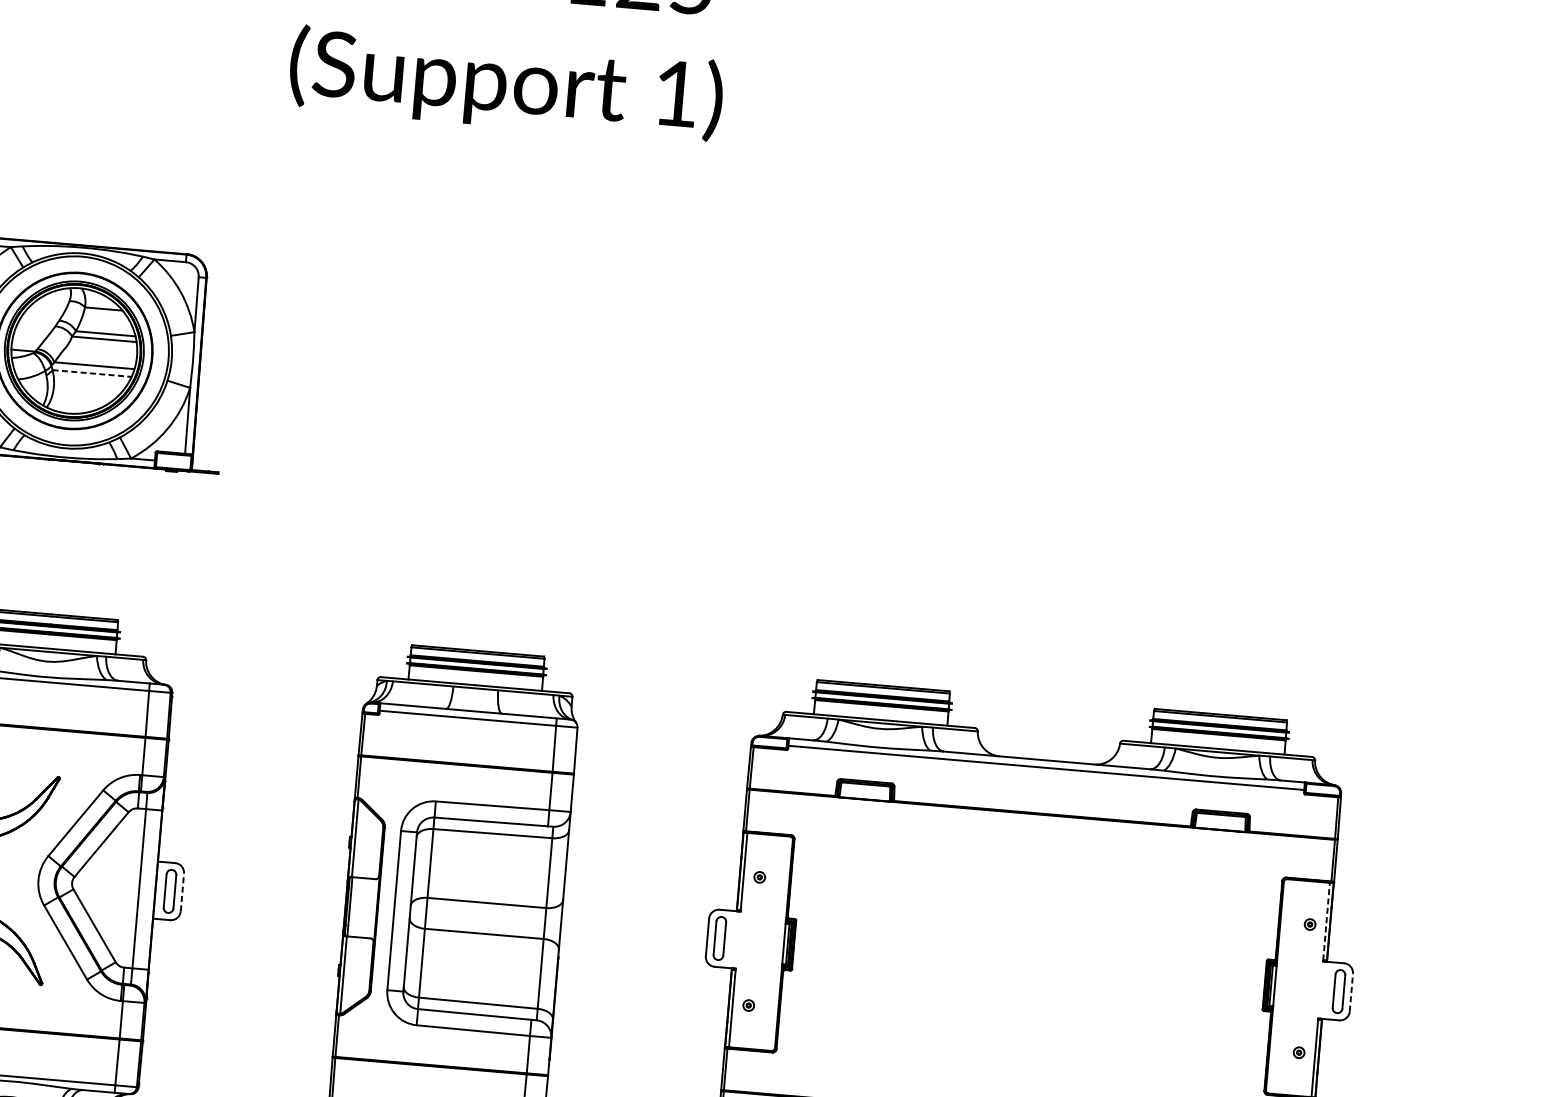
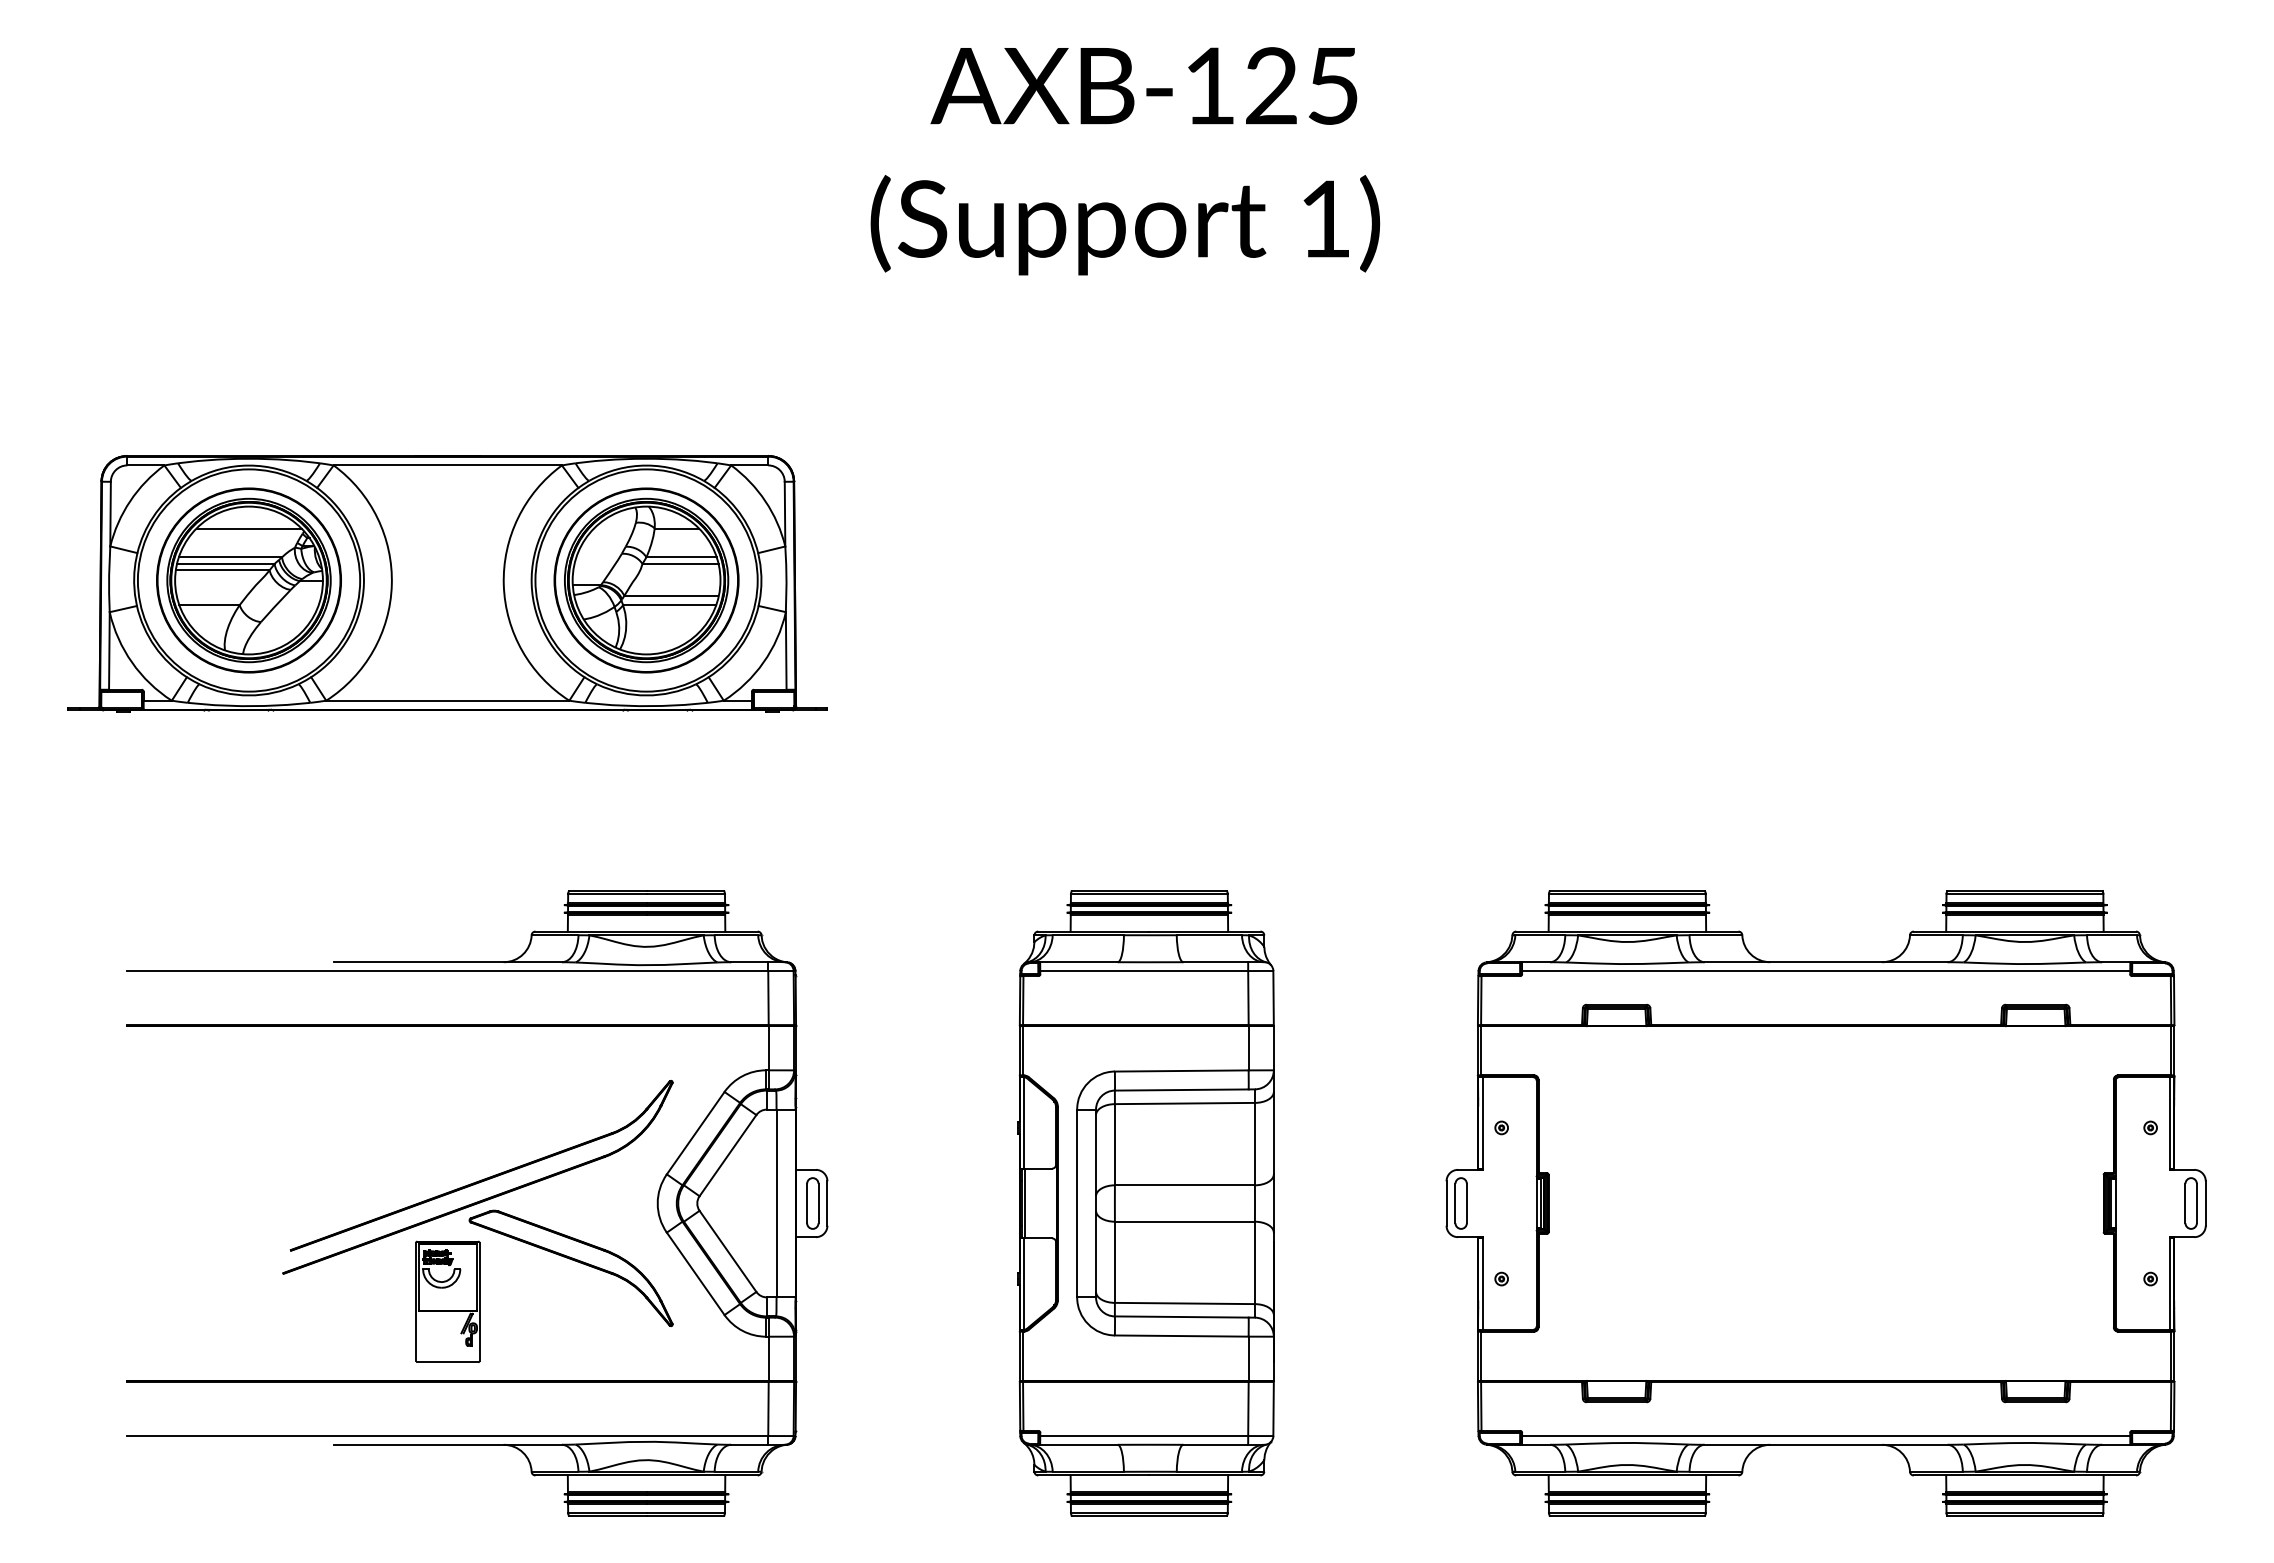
line: (91, 373) -> (669, 605), dashed -> solid
line: (182, 892) -> (827, 1203), dashed -> solid
line: (1326, 921) -> (2169, 1122), dashed -> solid
line: (1351, 992) -> (2205, 1203), dashed -> solid

